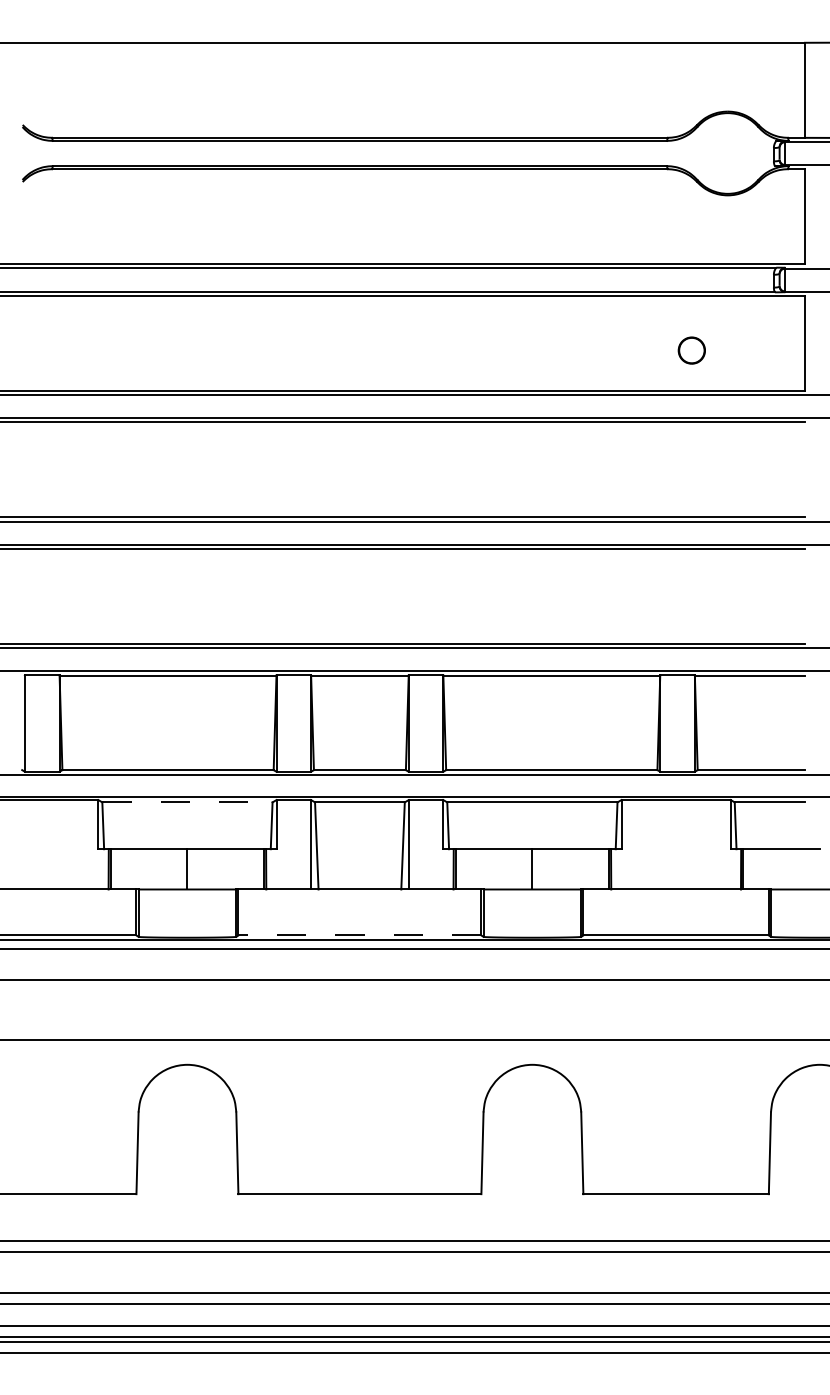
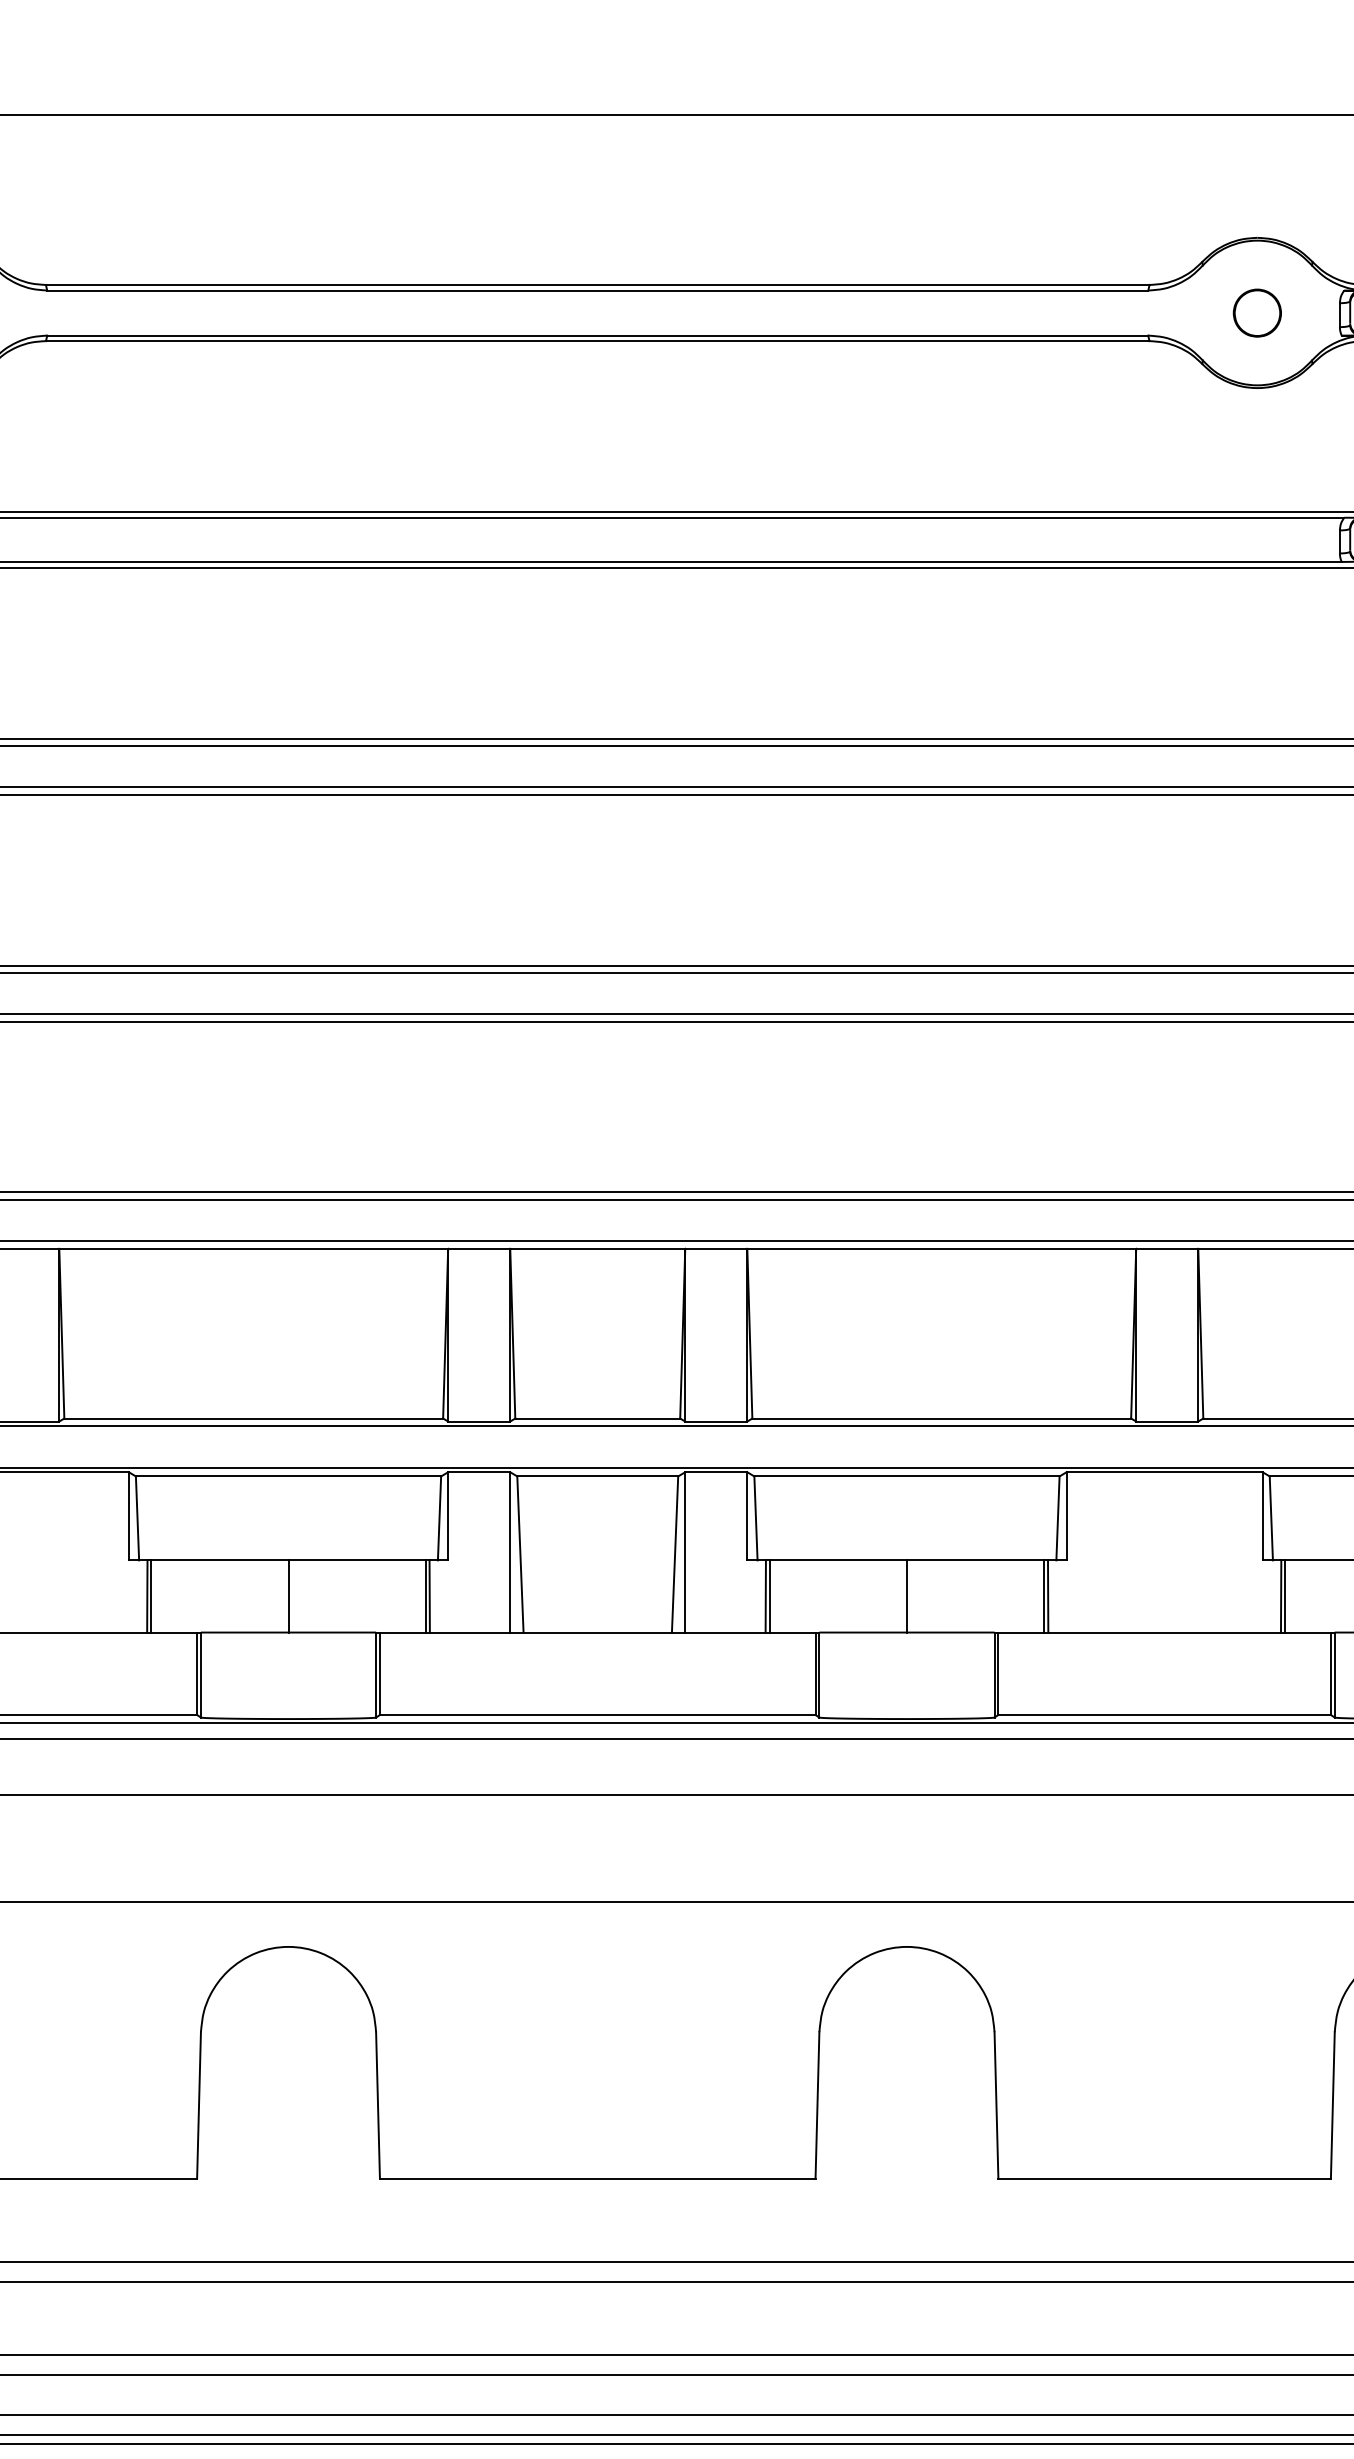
part: (691, 350) -> (1256, 313), moved
line: (187, 802) -> (288, 1476), dashed -> solid
line: (359, 935) -> (596, 1715), dashed -> solid

